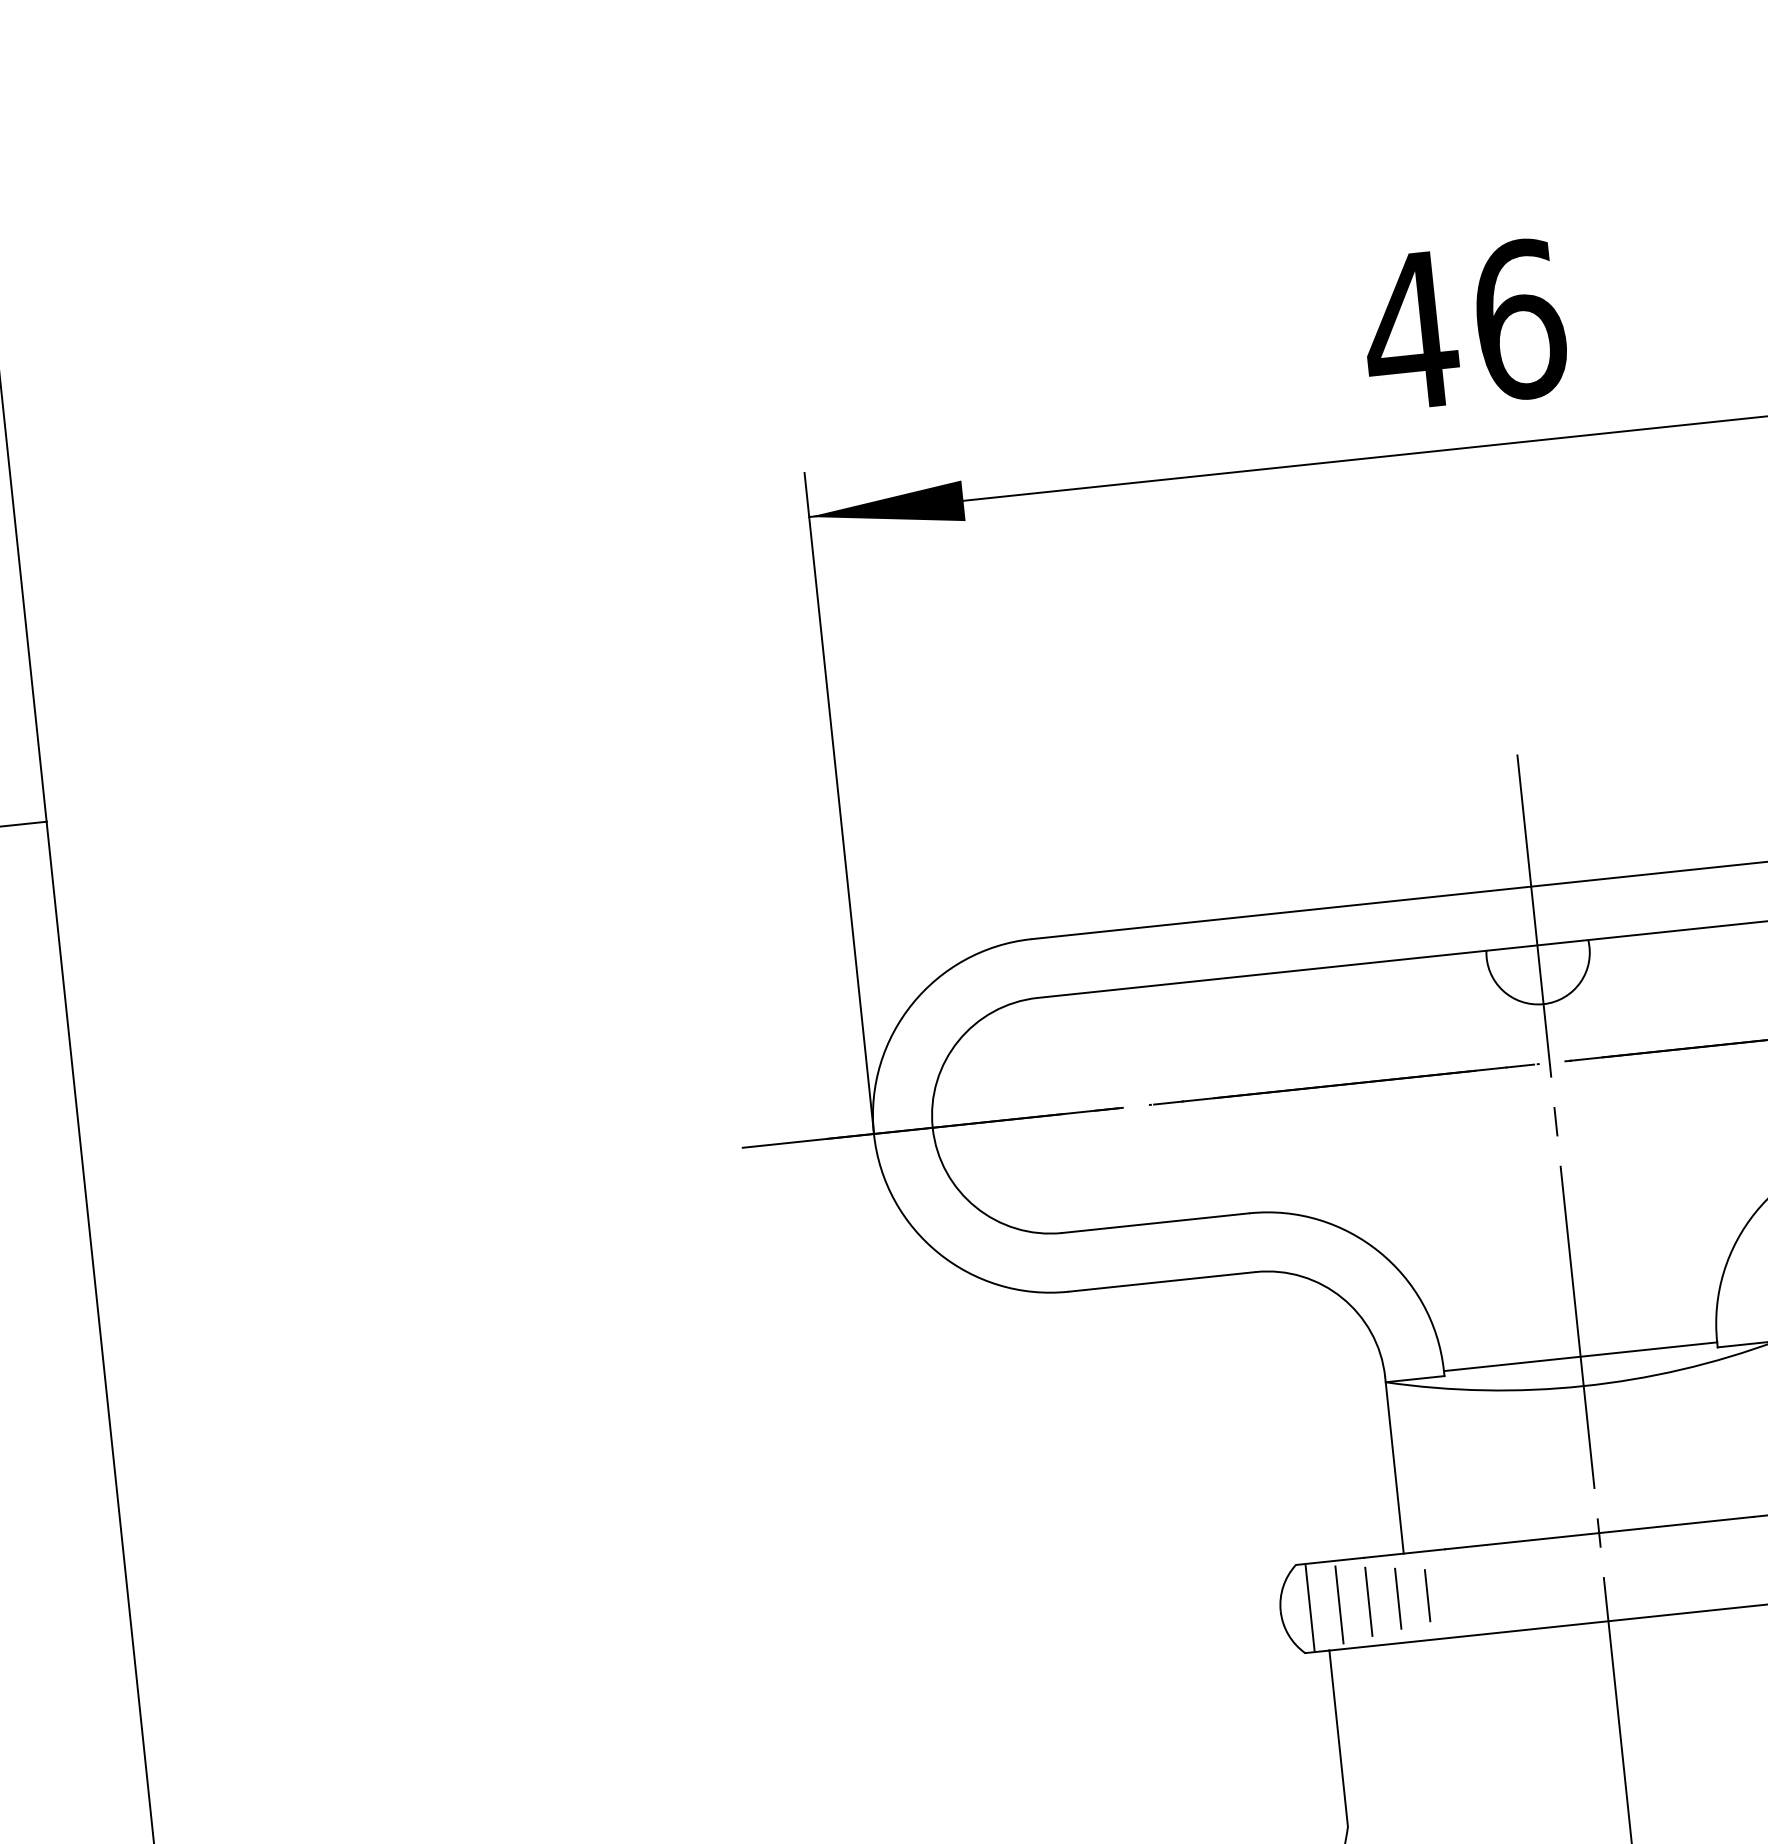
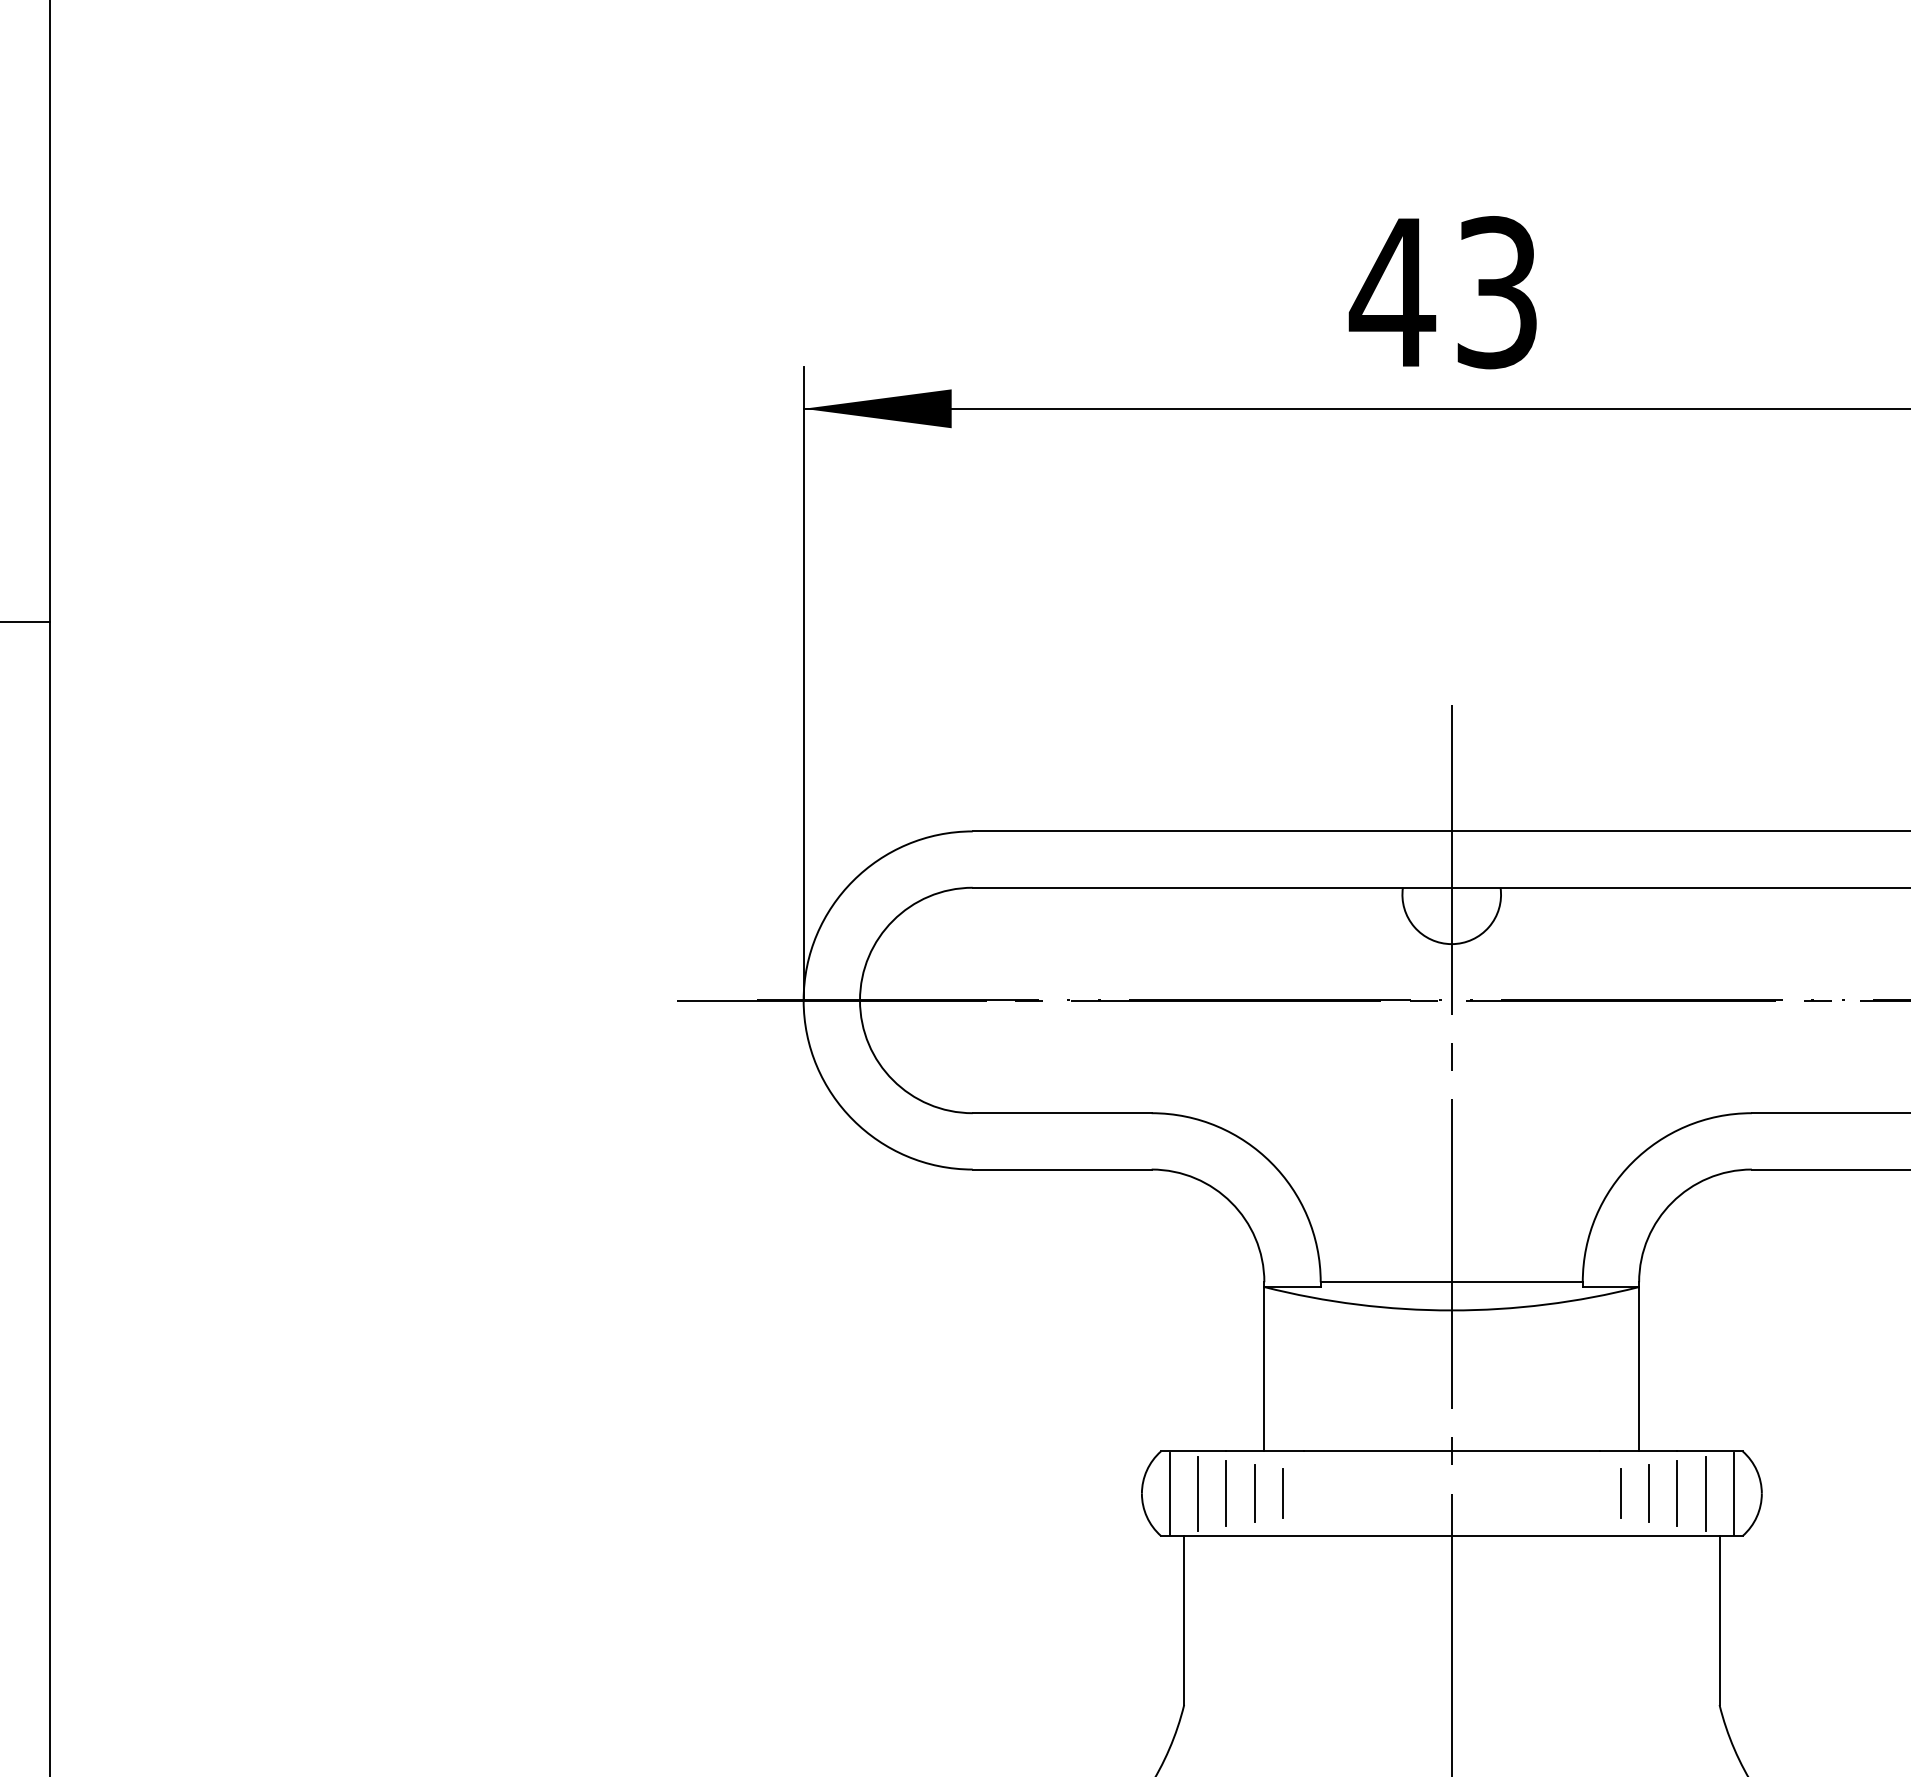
text: (1519, 319) -> (1497, 292), 46 -> 43

